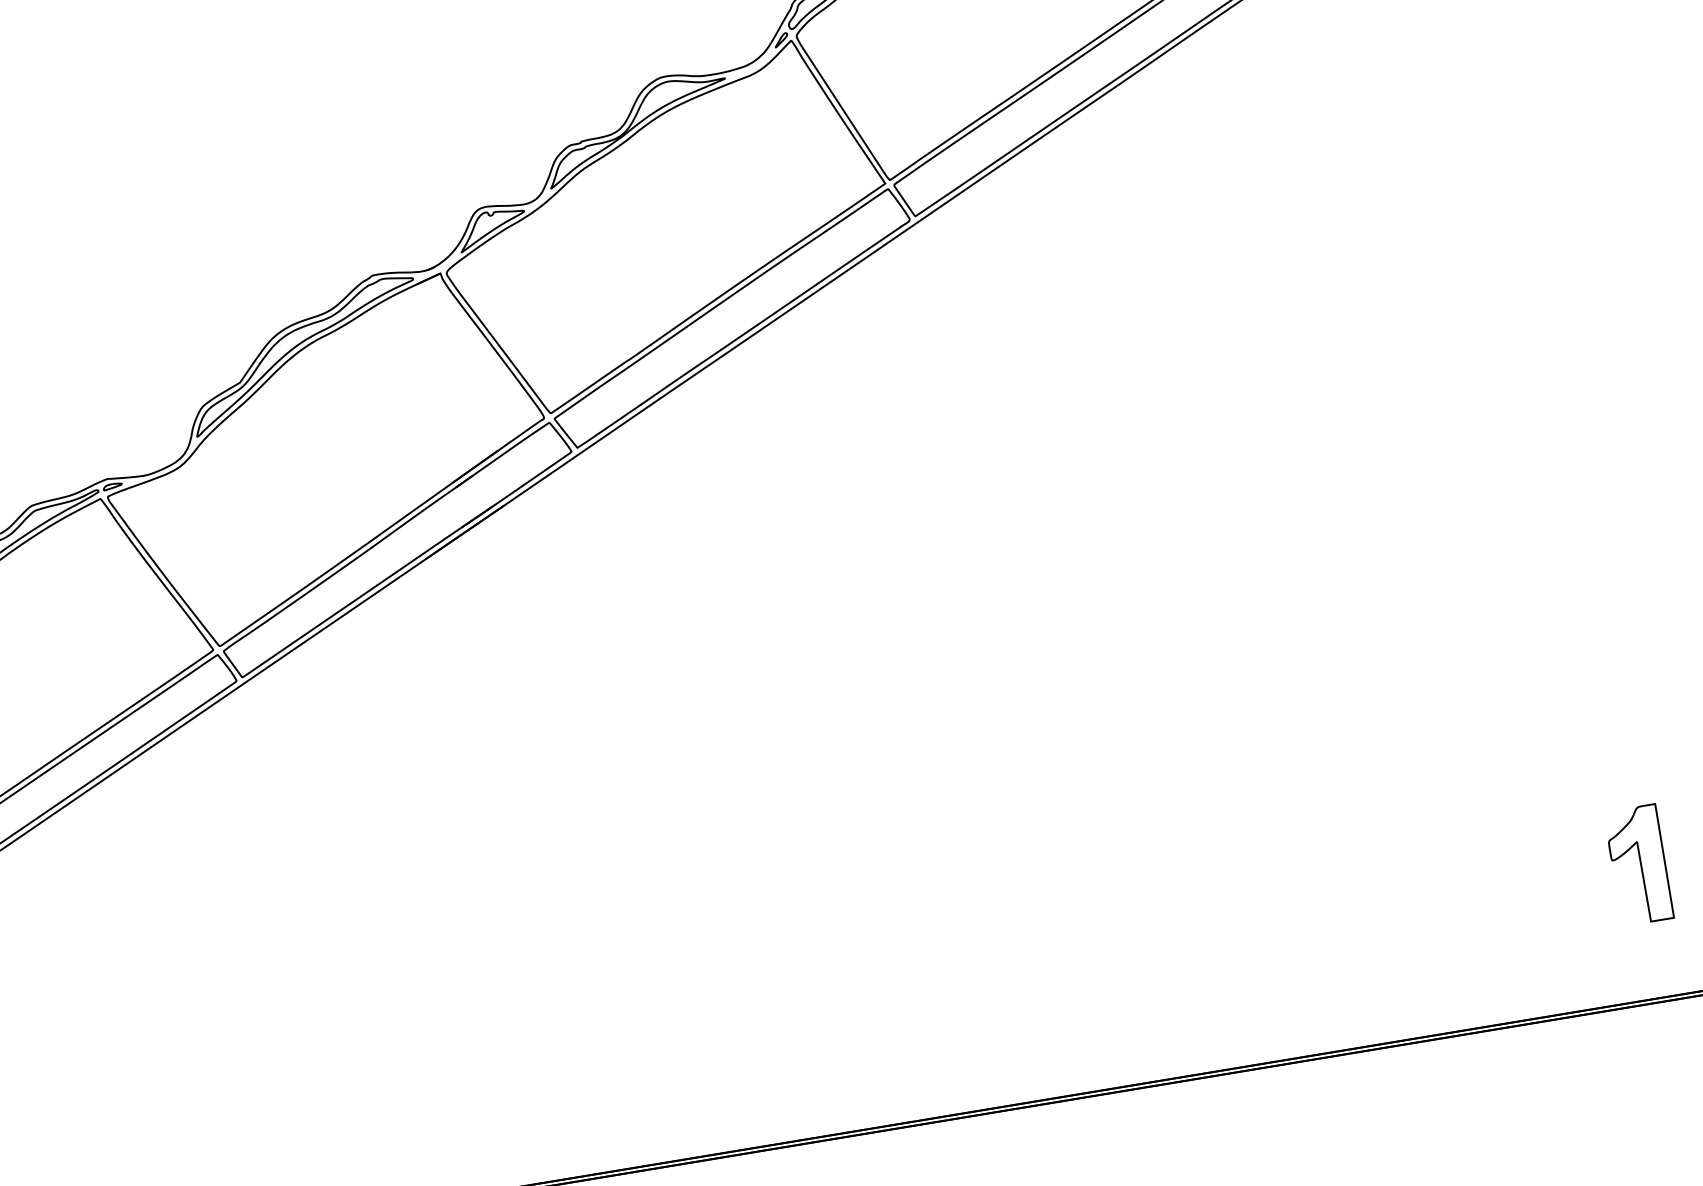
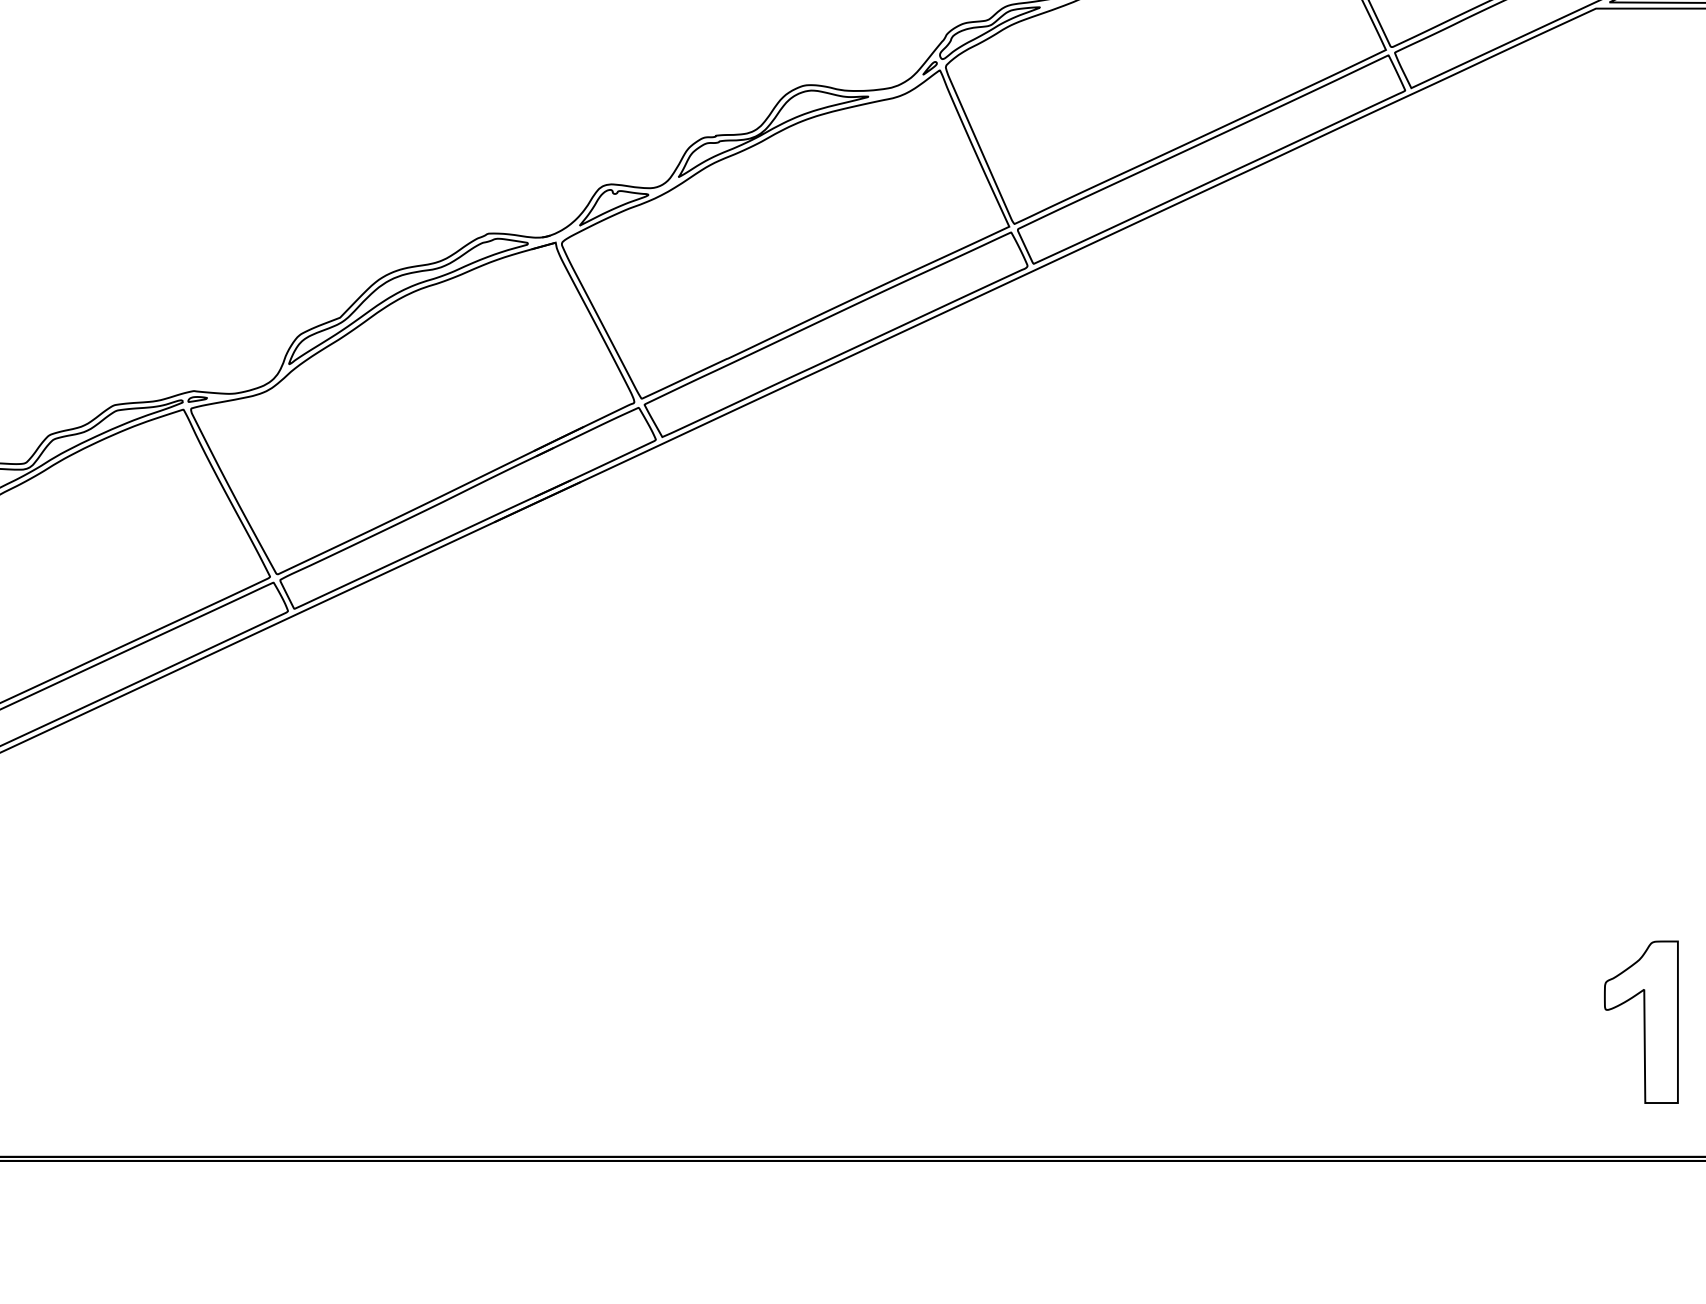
part: (1638, 864) -> (1641, 1021), size x1.4

